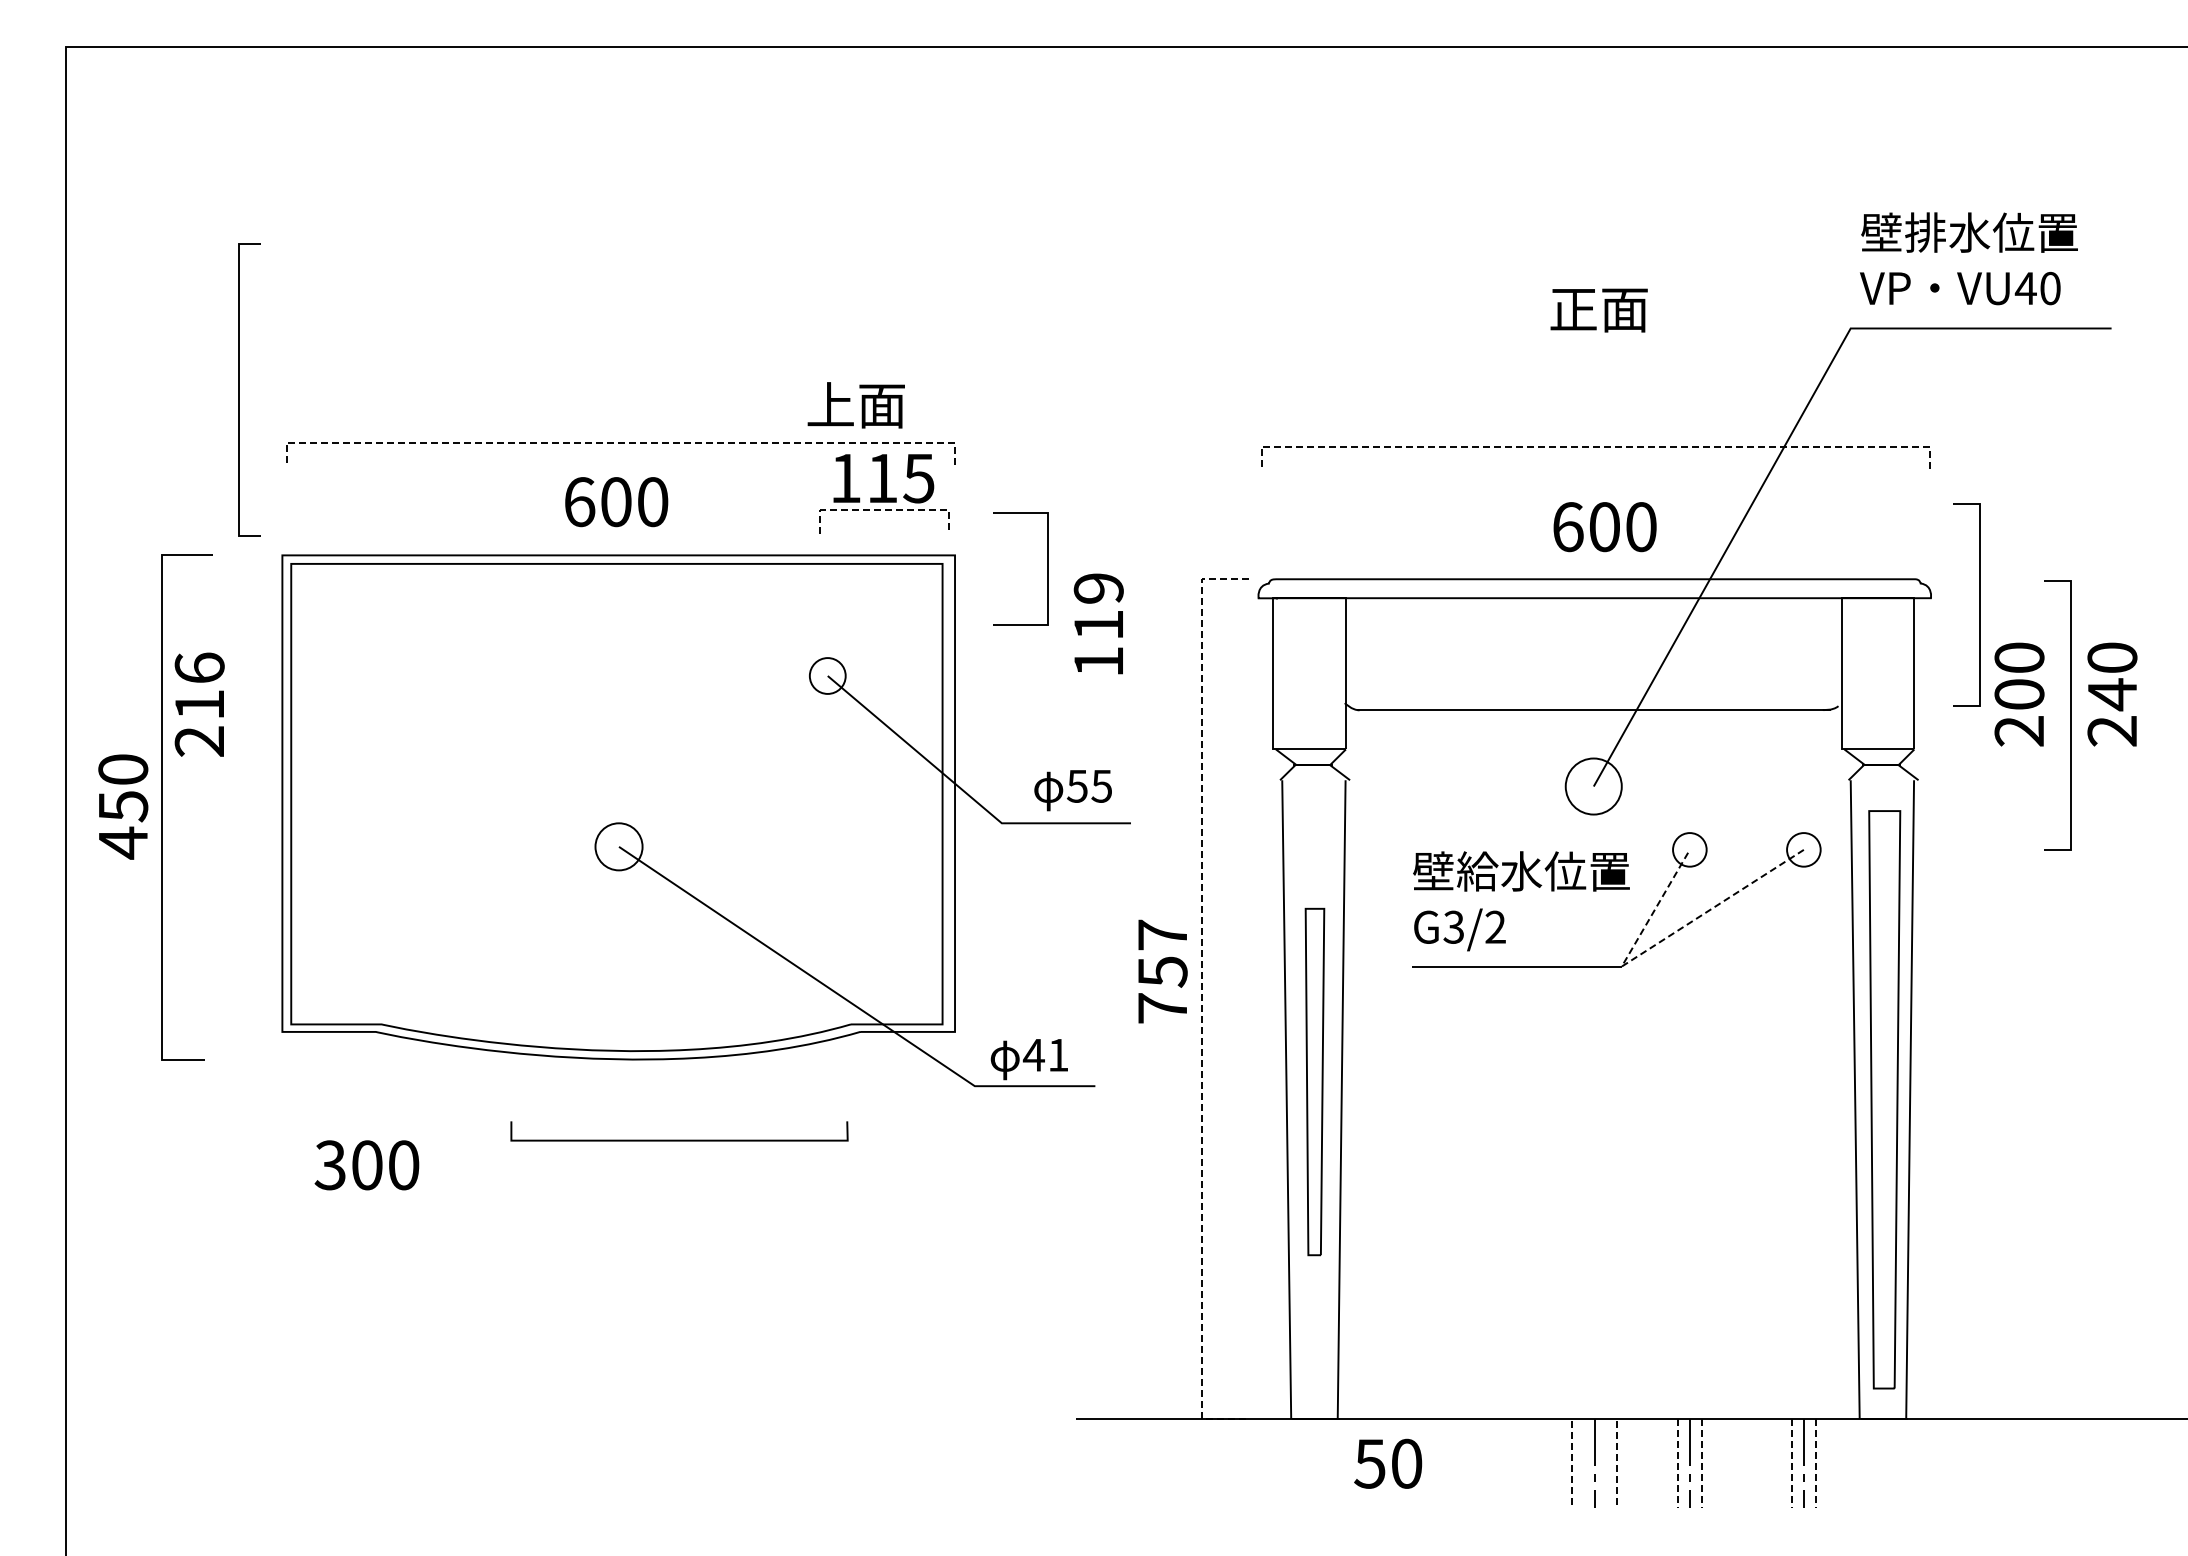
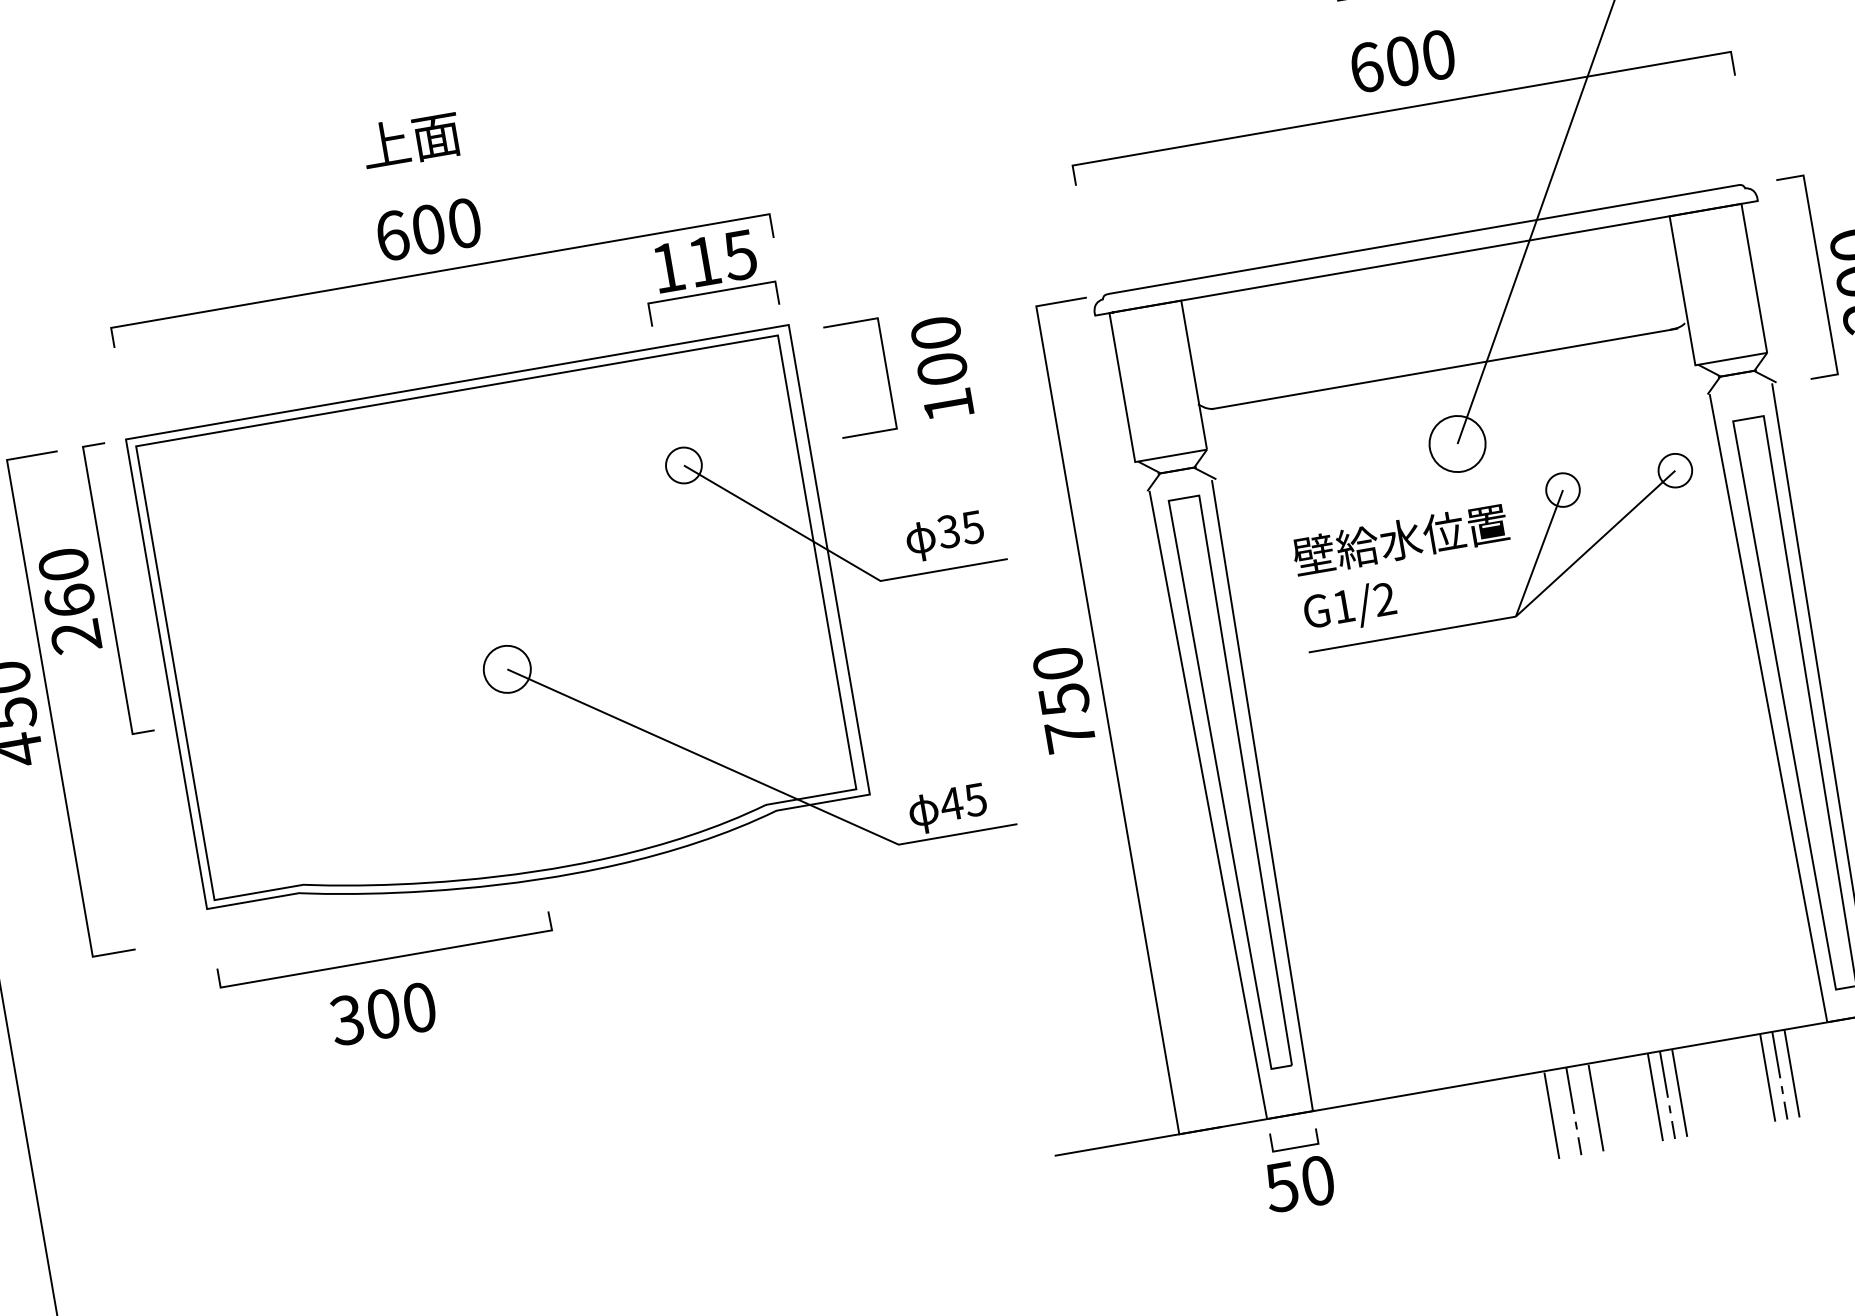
line: (239, 389) -> (108, 589), moved
text: (855, 405) -> (410, 140), moved
line: (623, 442) -> (442, 270), dashed -> solid
line: (1598, 446) -> (1404, 108), dashed -> solid
text: (616, 502) -> (428, 229), moved
line: (885, 510) -> (712, 292), dashed -> solid
text: (1604, 527) -> (1402, 61), moved
line: (1047, 568) -> (886, 373), moved
line: (1979, 604) -> (1819, 274), moved
text: (1098, 606) -> (938, 350), 119 -> 100
text: (199, 685) -> (66, 581), 216 -> 260
text: (1077, 785) -> (948, 530), 55 -> 35
text: (1453, 926) -> (1343, 605), G3/2 -> G1/2
text: (1162, 934) -> (1057, 663), 757 -> 750
line: (1655, 945) -> (1545, 590), dashed -> solid
line: (1202, 994) -> (1107, 715), dashed -> solid
text: (1057, 1055) -> (974, 800), 41 -> 45
part: (1314, 1081) -> (1232, 782), size x1.67
line: (679, 1139) -> (386, 957), moved
text: (366, 1165) -> (382, 1014), moved
line: (1314, 1451) -> (1295, 1146), added
text: (1388, 1463) -> (1299, 1183), moved
line: (1677, 1463) -> (1655, 1096), dashed -> solid
line: (1702, 1463) -> (1679, 1092), dashed -> solid
line: (1791, 1463) -> (1767, 1077), dashed -> solid
line: (1816, 1463) -> (1792, 1073), dashed -> solid
line: (1572, 1464) -> (1552, 1115), dashed -> solid
line: (1617, 1464) -> (1596, 1108), dashed -> solid

